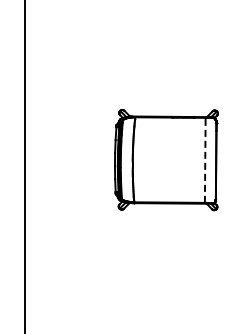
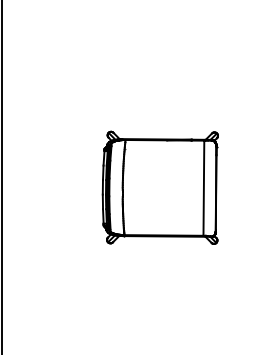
line: (205, 159) -> (204, 187), dashed -> solid

